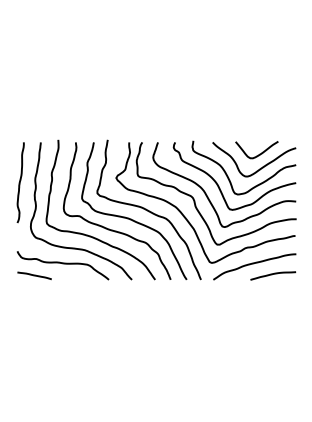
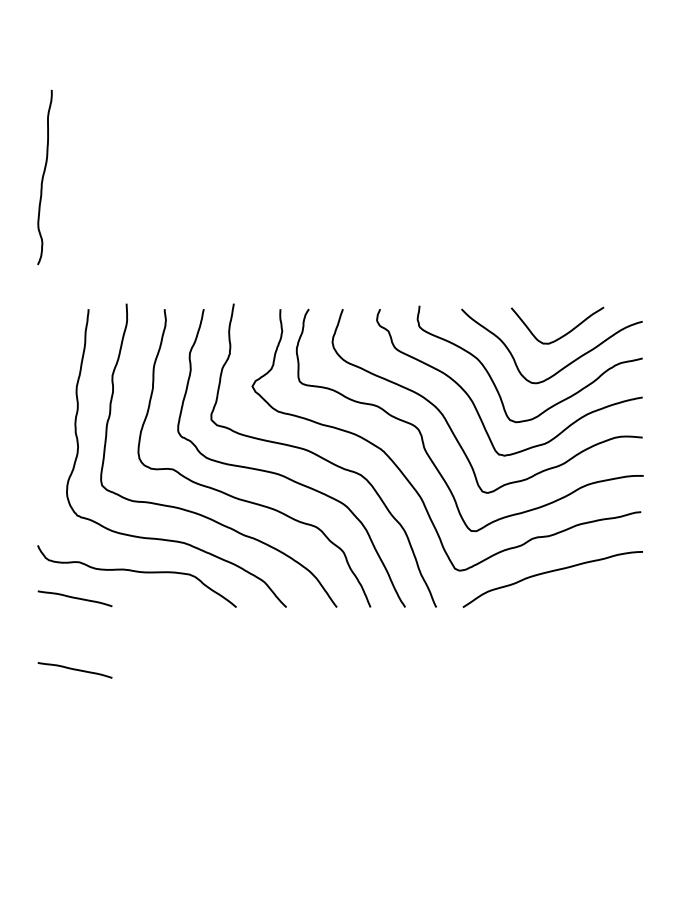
curve: (20, 182) -> (44, 177), moved
curve: (273, 274) -> (593, 595), removed
line: (34, 308) -> (74, 669), added

